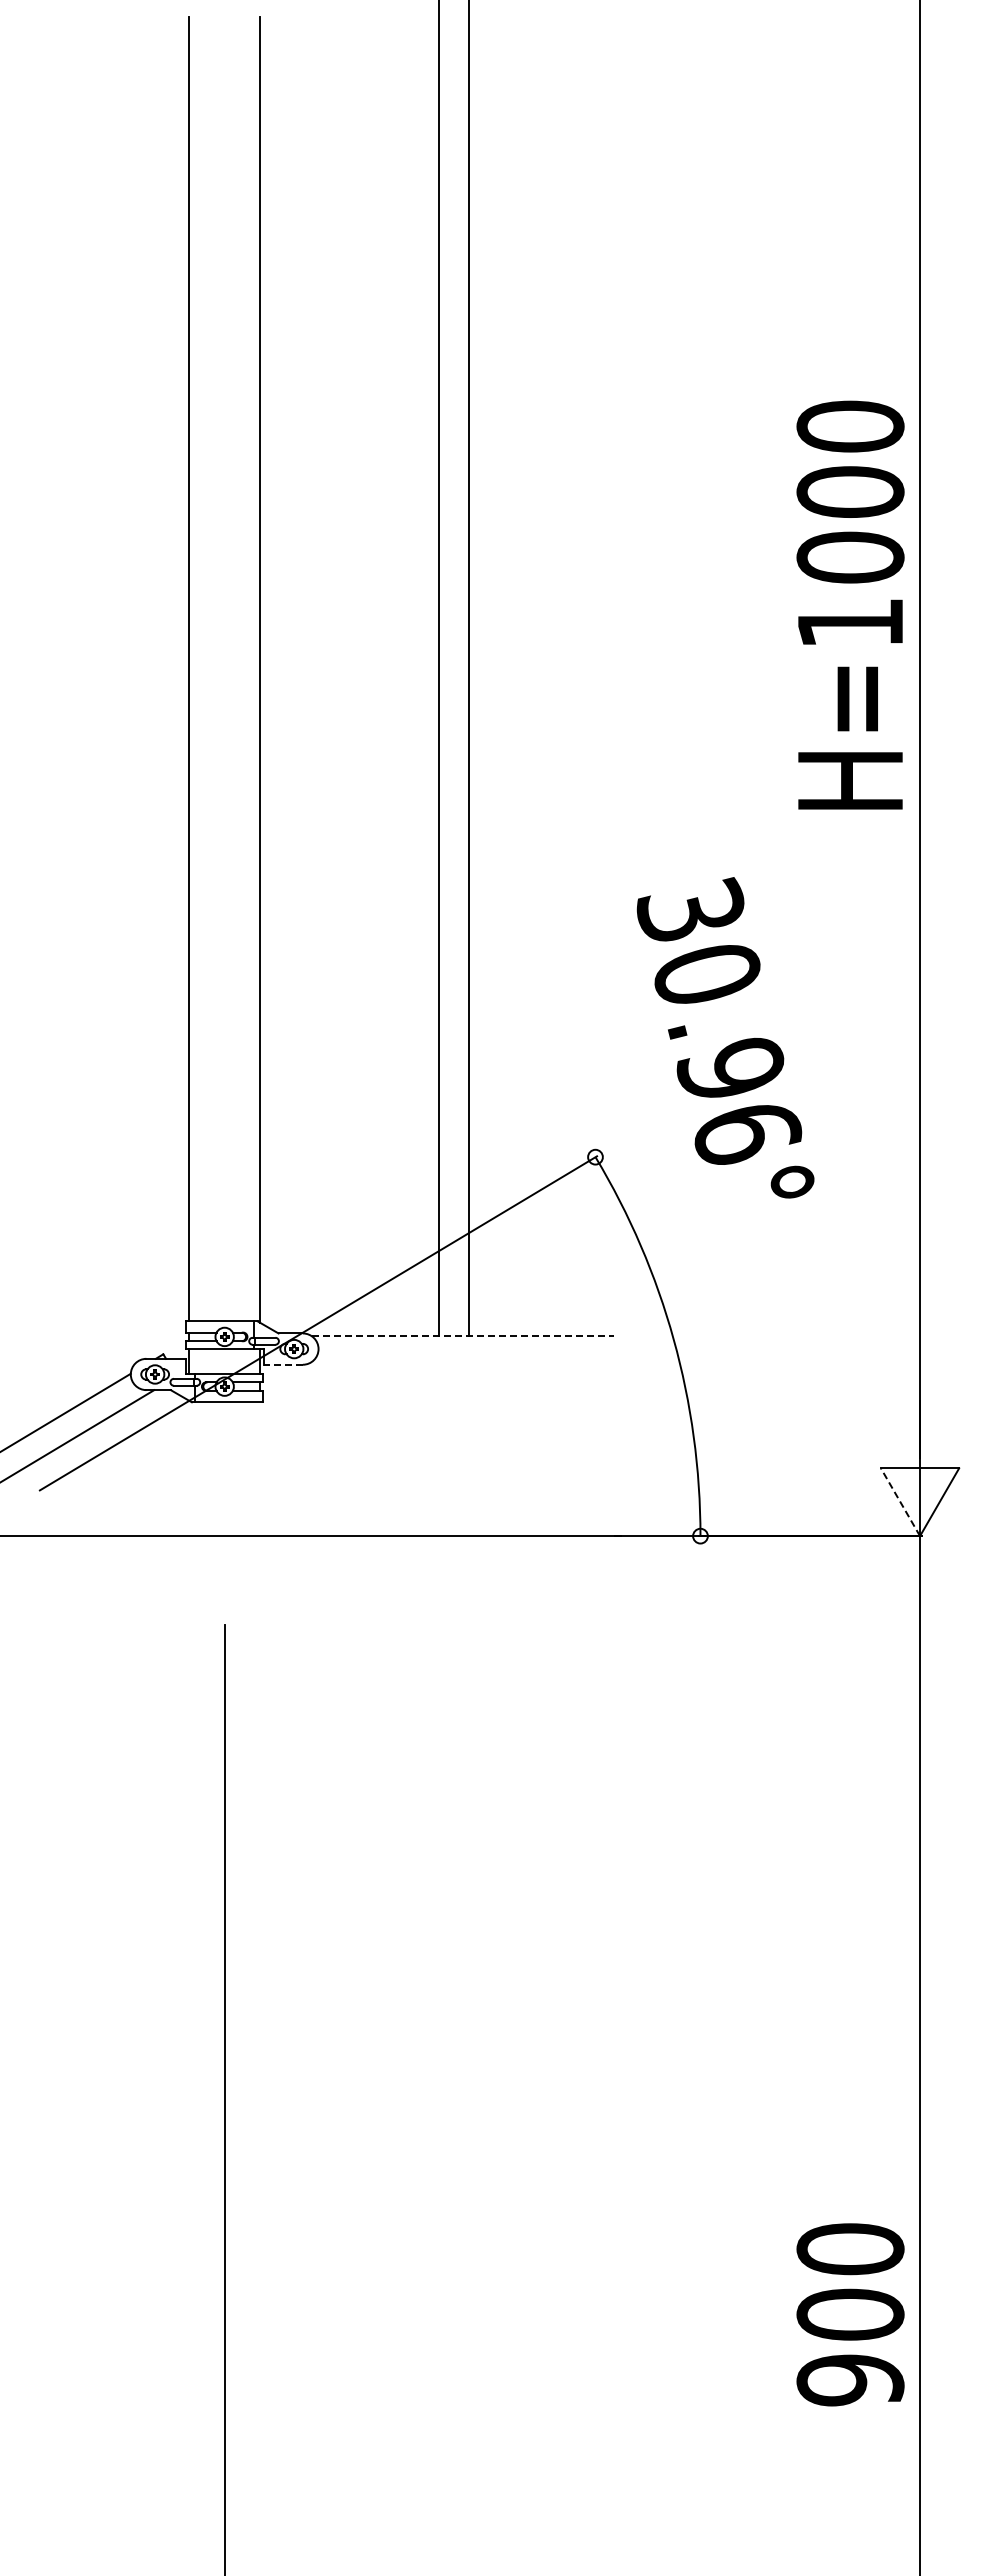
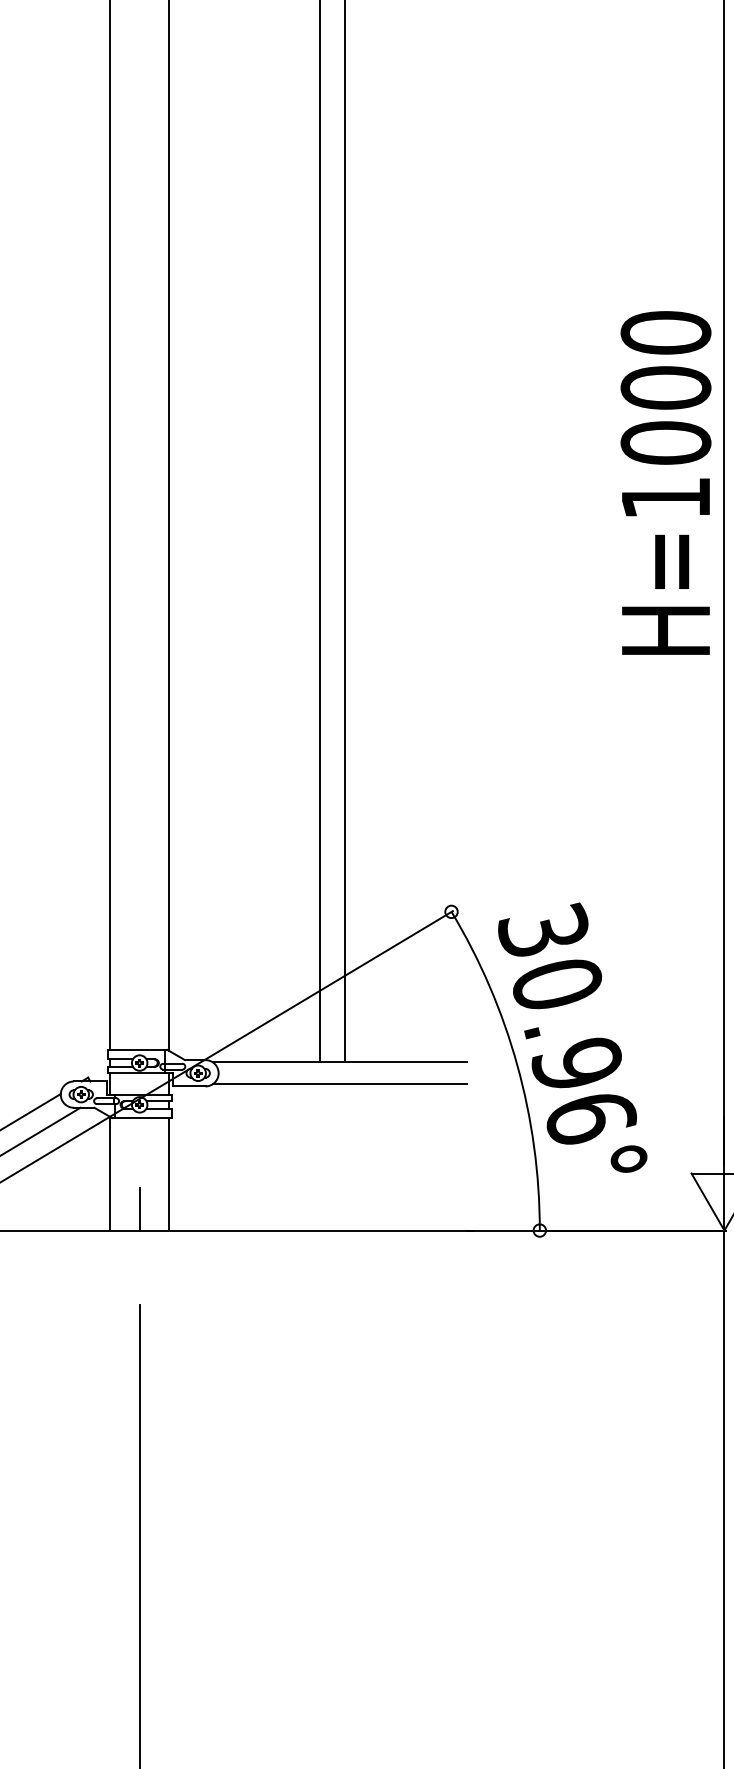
text: (850, 604) -> (665, 482), moved
text: (725, 1037) -> (572, 1037), moved
line: (463, 1336) -> (340, 1062), dashed -> solid
line: (462, 1362) -> (339, 1084), added
line: (283, 1364) -> (189, 1086), dashed -> solid
line: (189, 1468) -> (110, 1173), added
line: (259, 1469) -> (168, 1174), added
line: (900, 1501) -> (708, 1201), dashed -> solid
line: (224, 1510) -> (139, 1209), added

